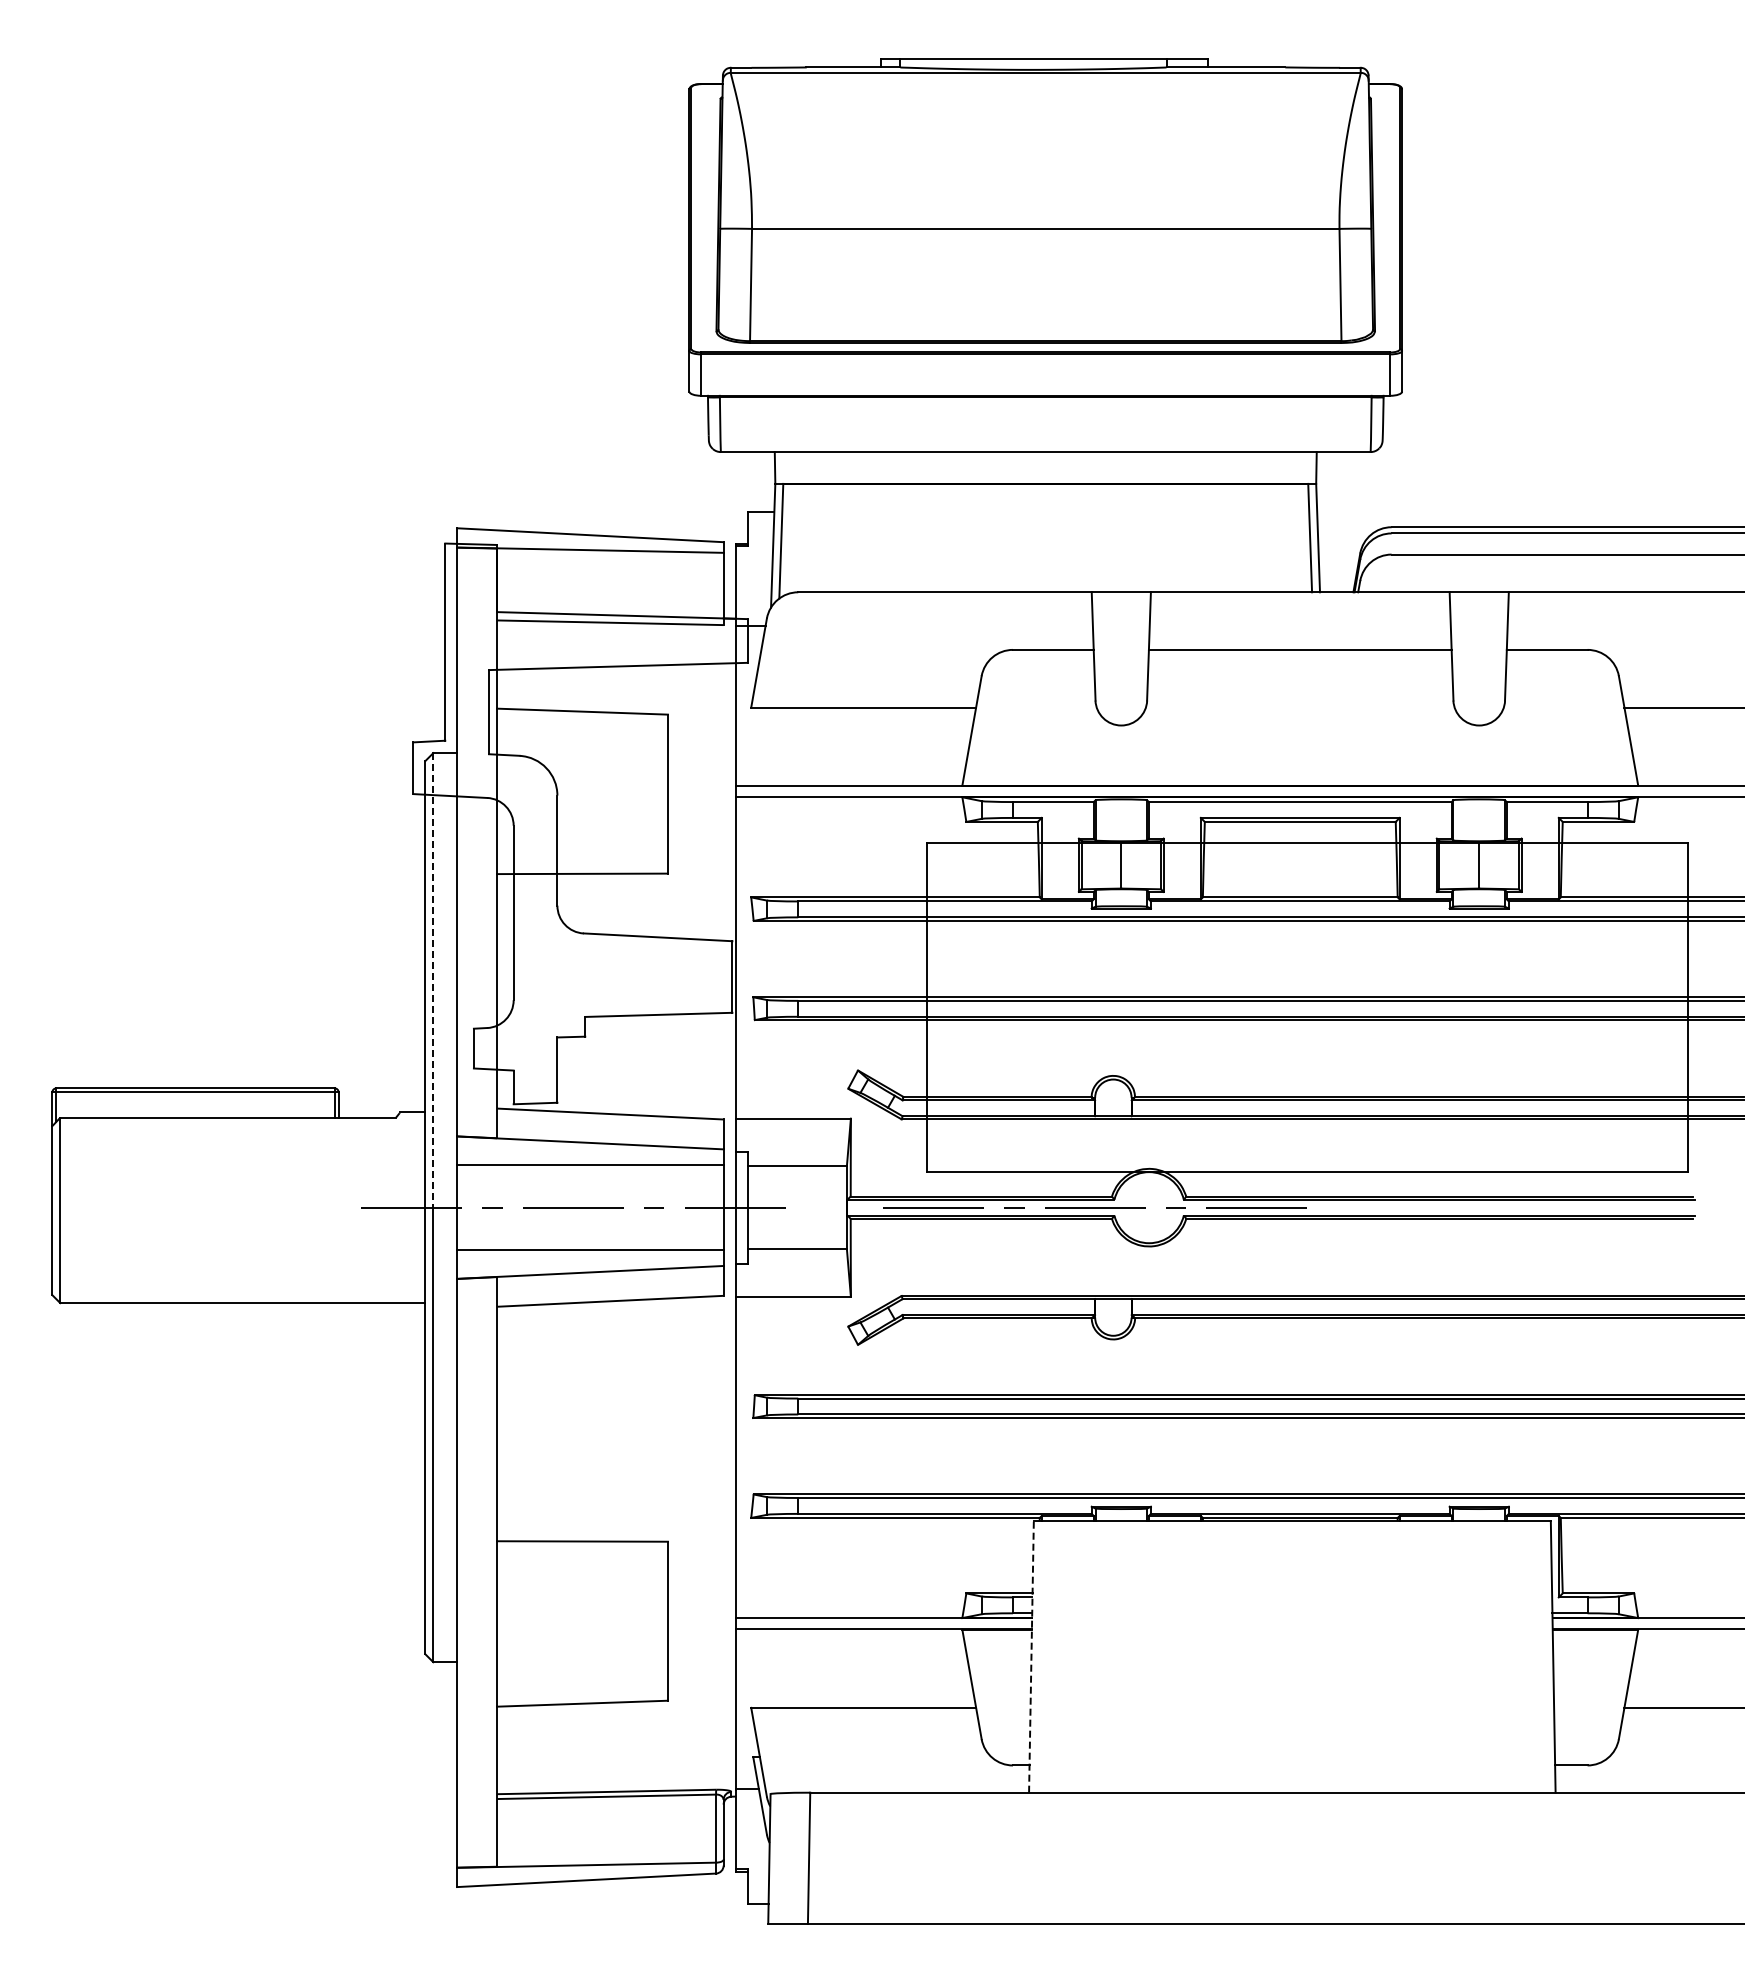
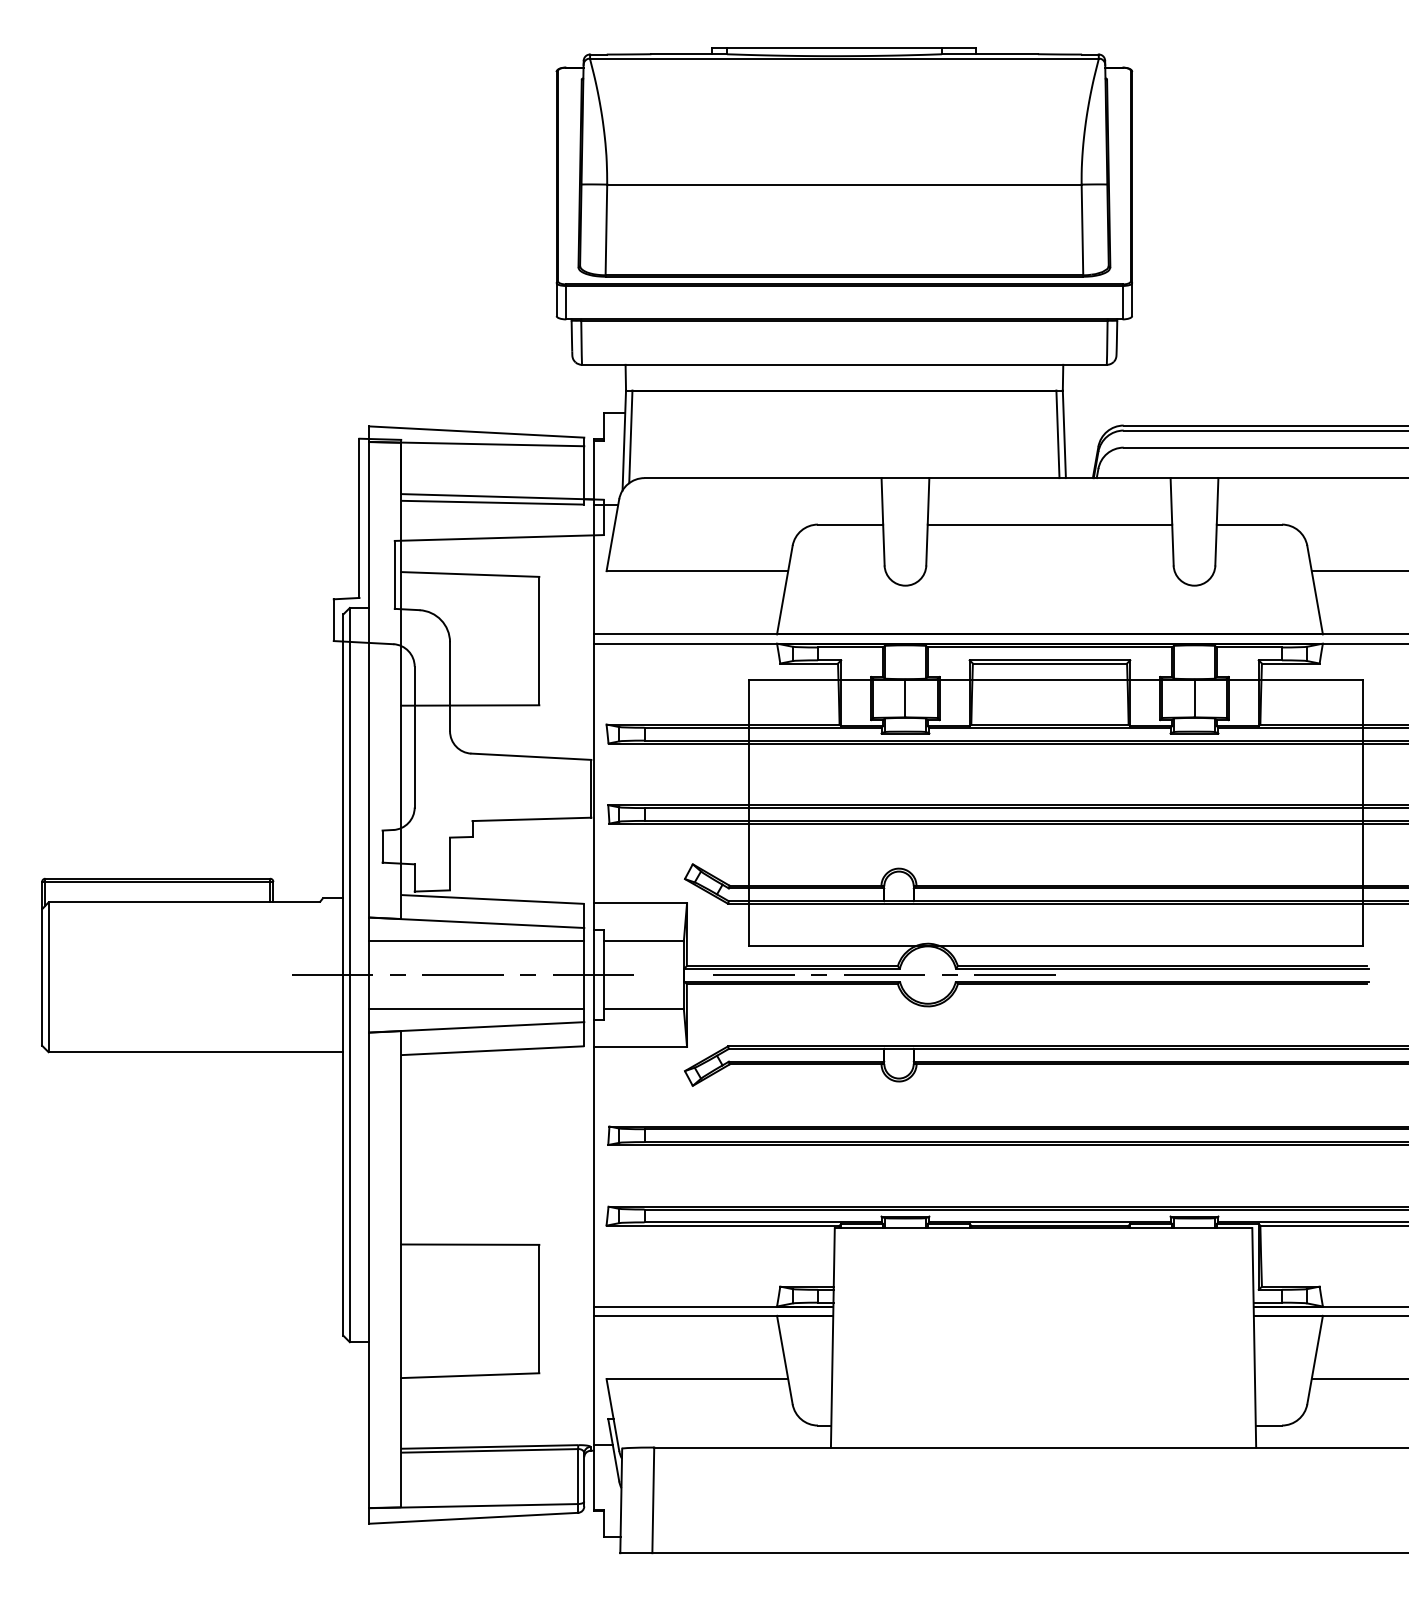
line: (433, 980) -> (349, 791), dashed -> solid
line: (1031, 1656) -> (832, 1337), dashed -> solid

